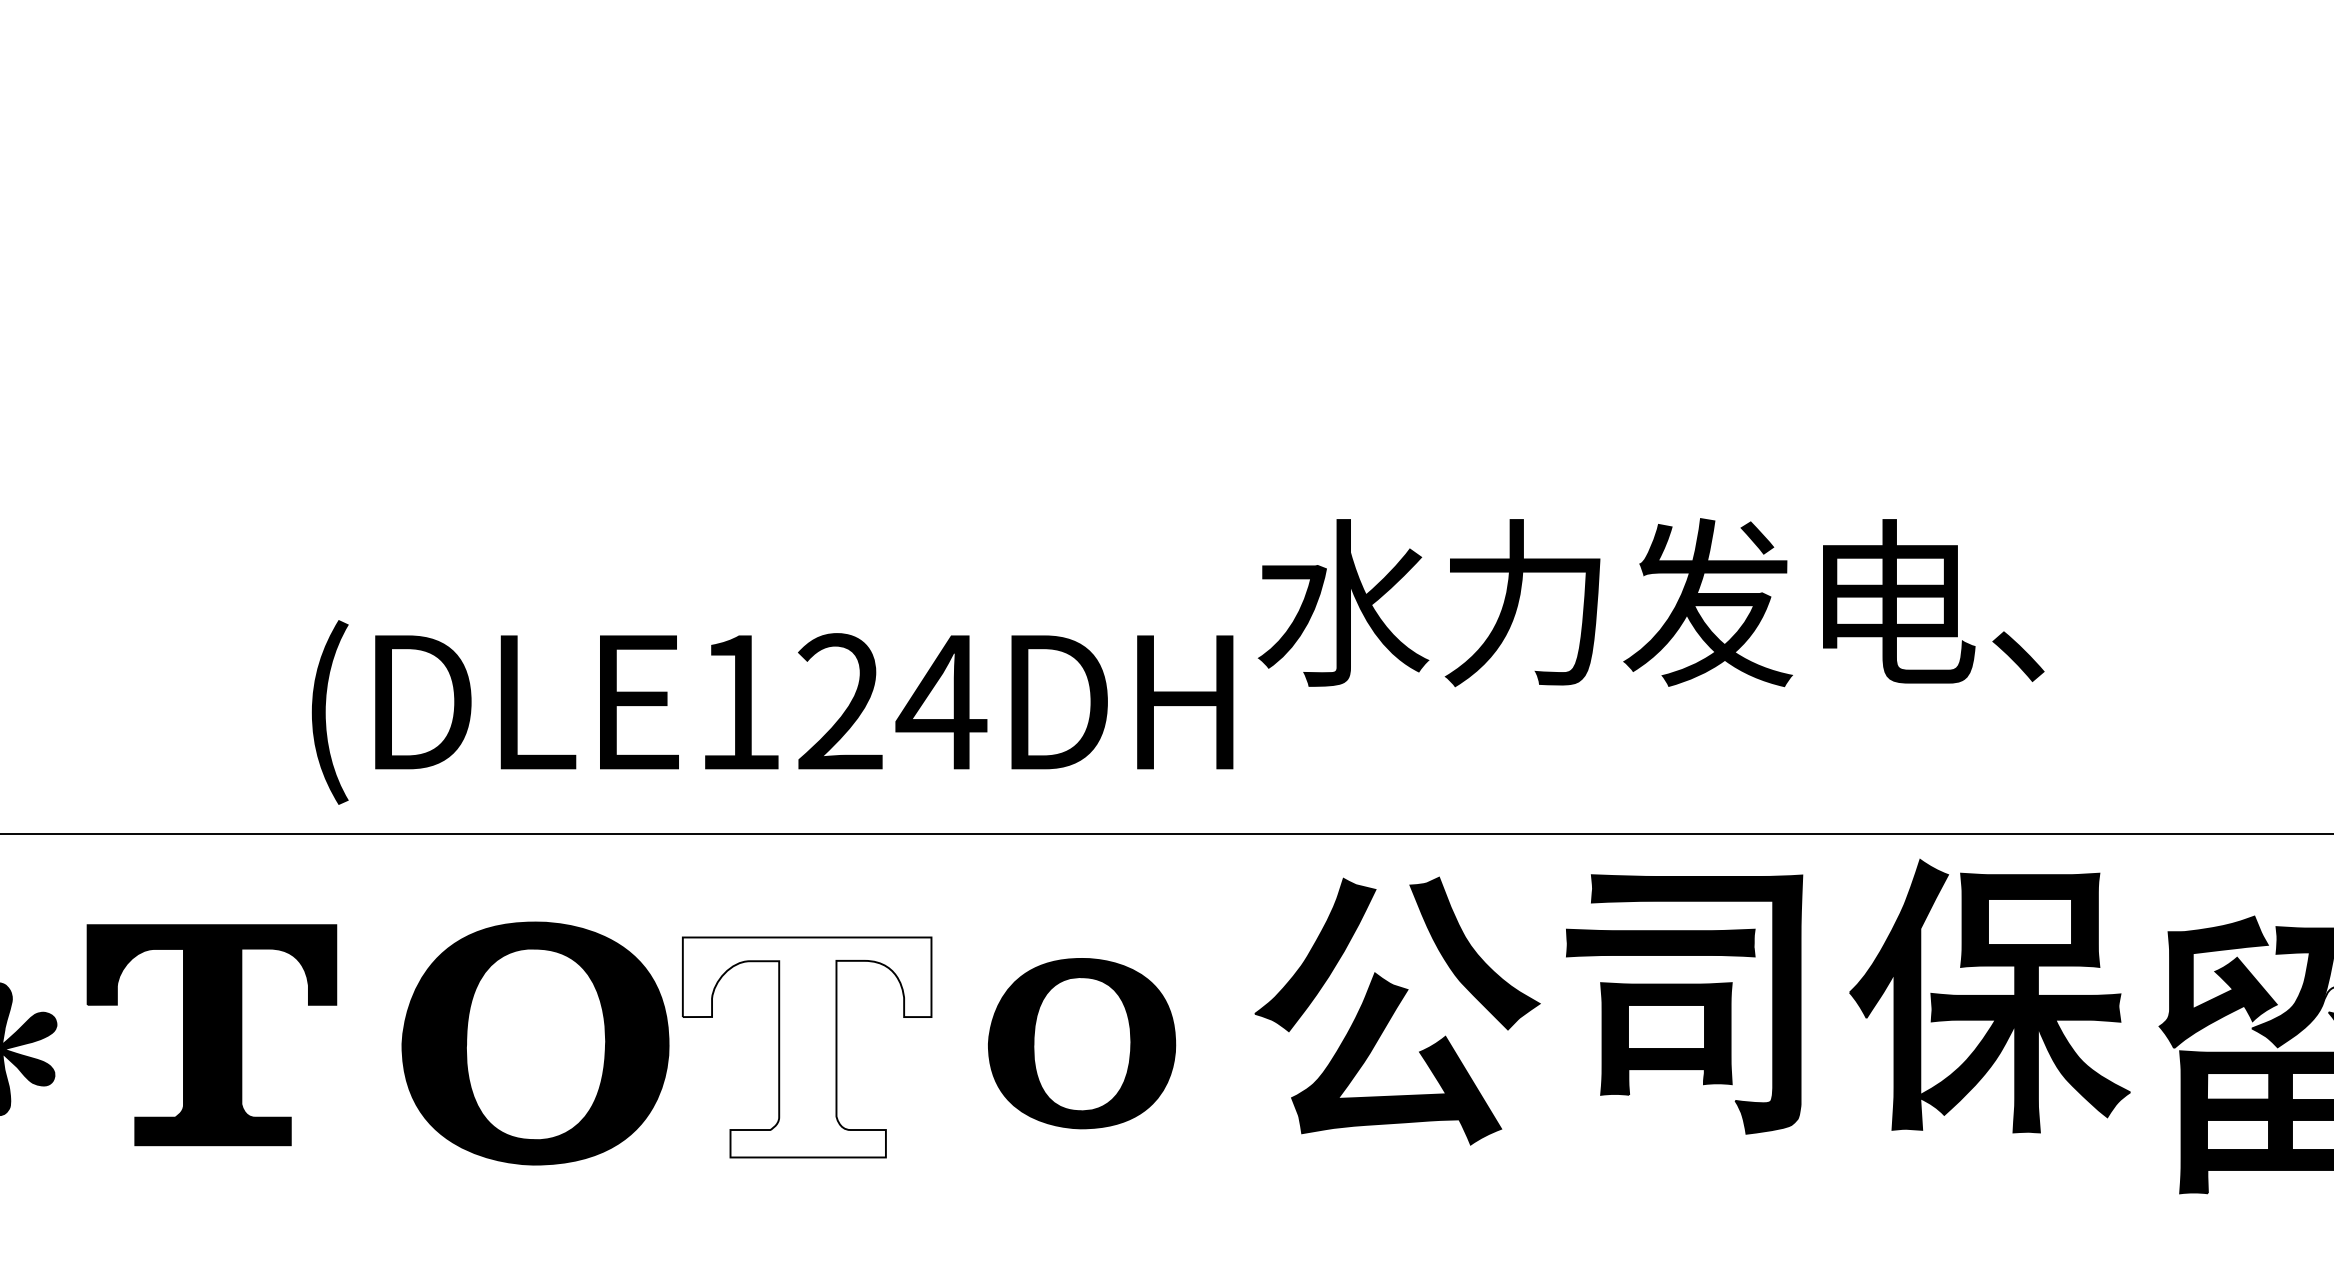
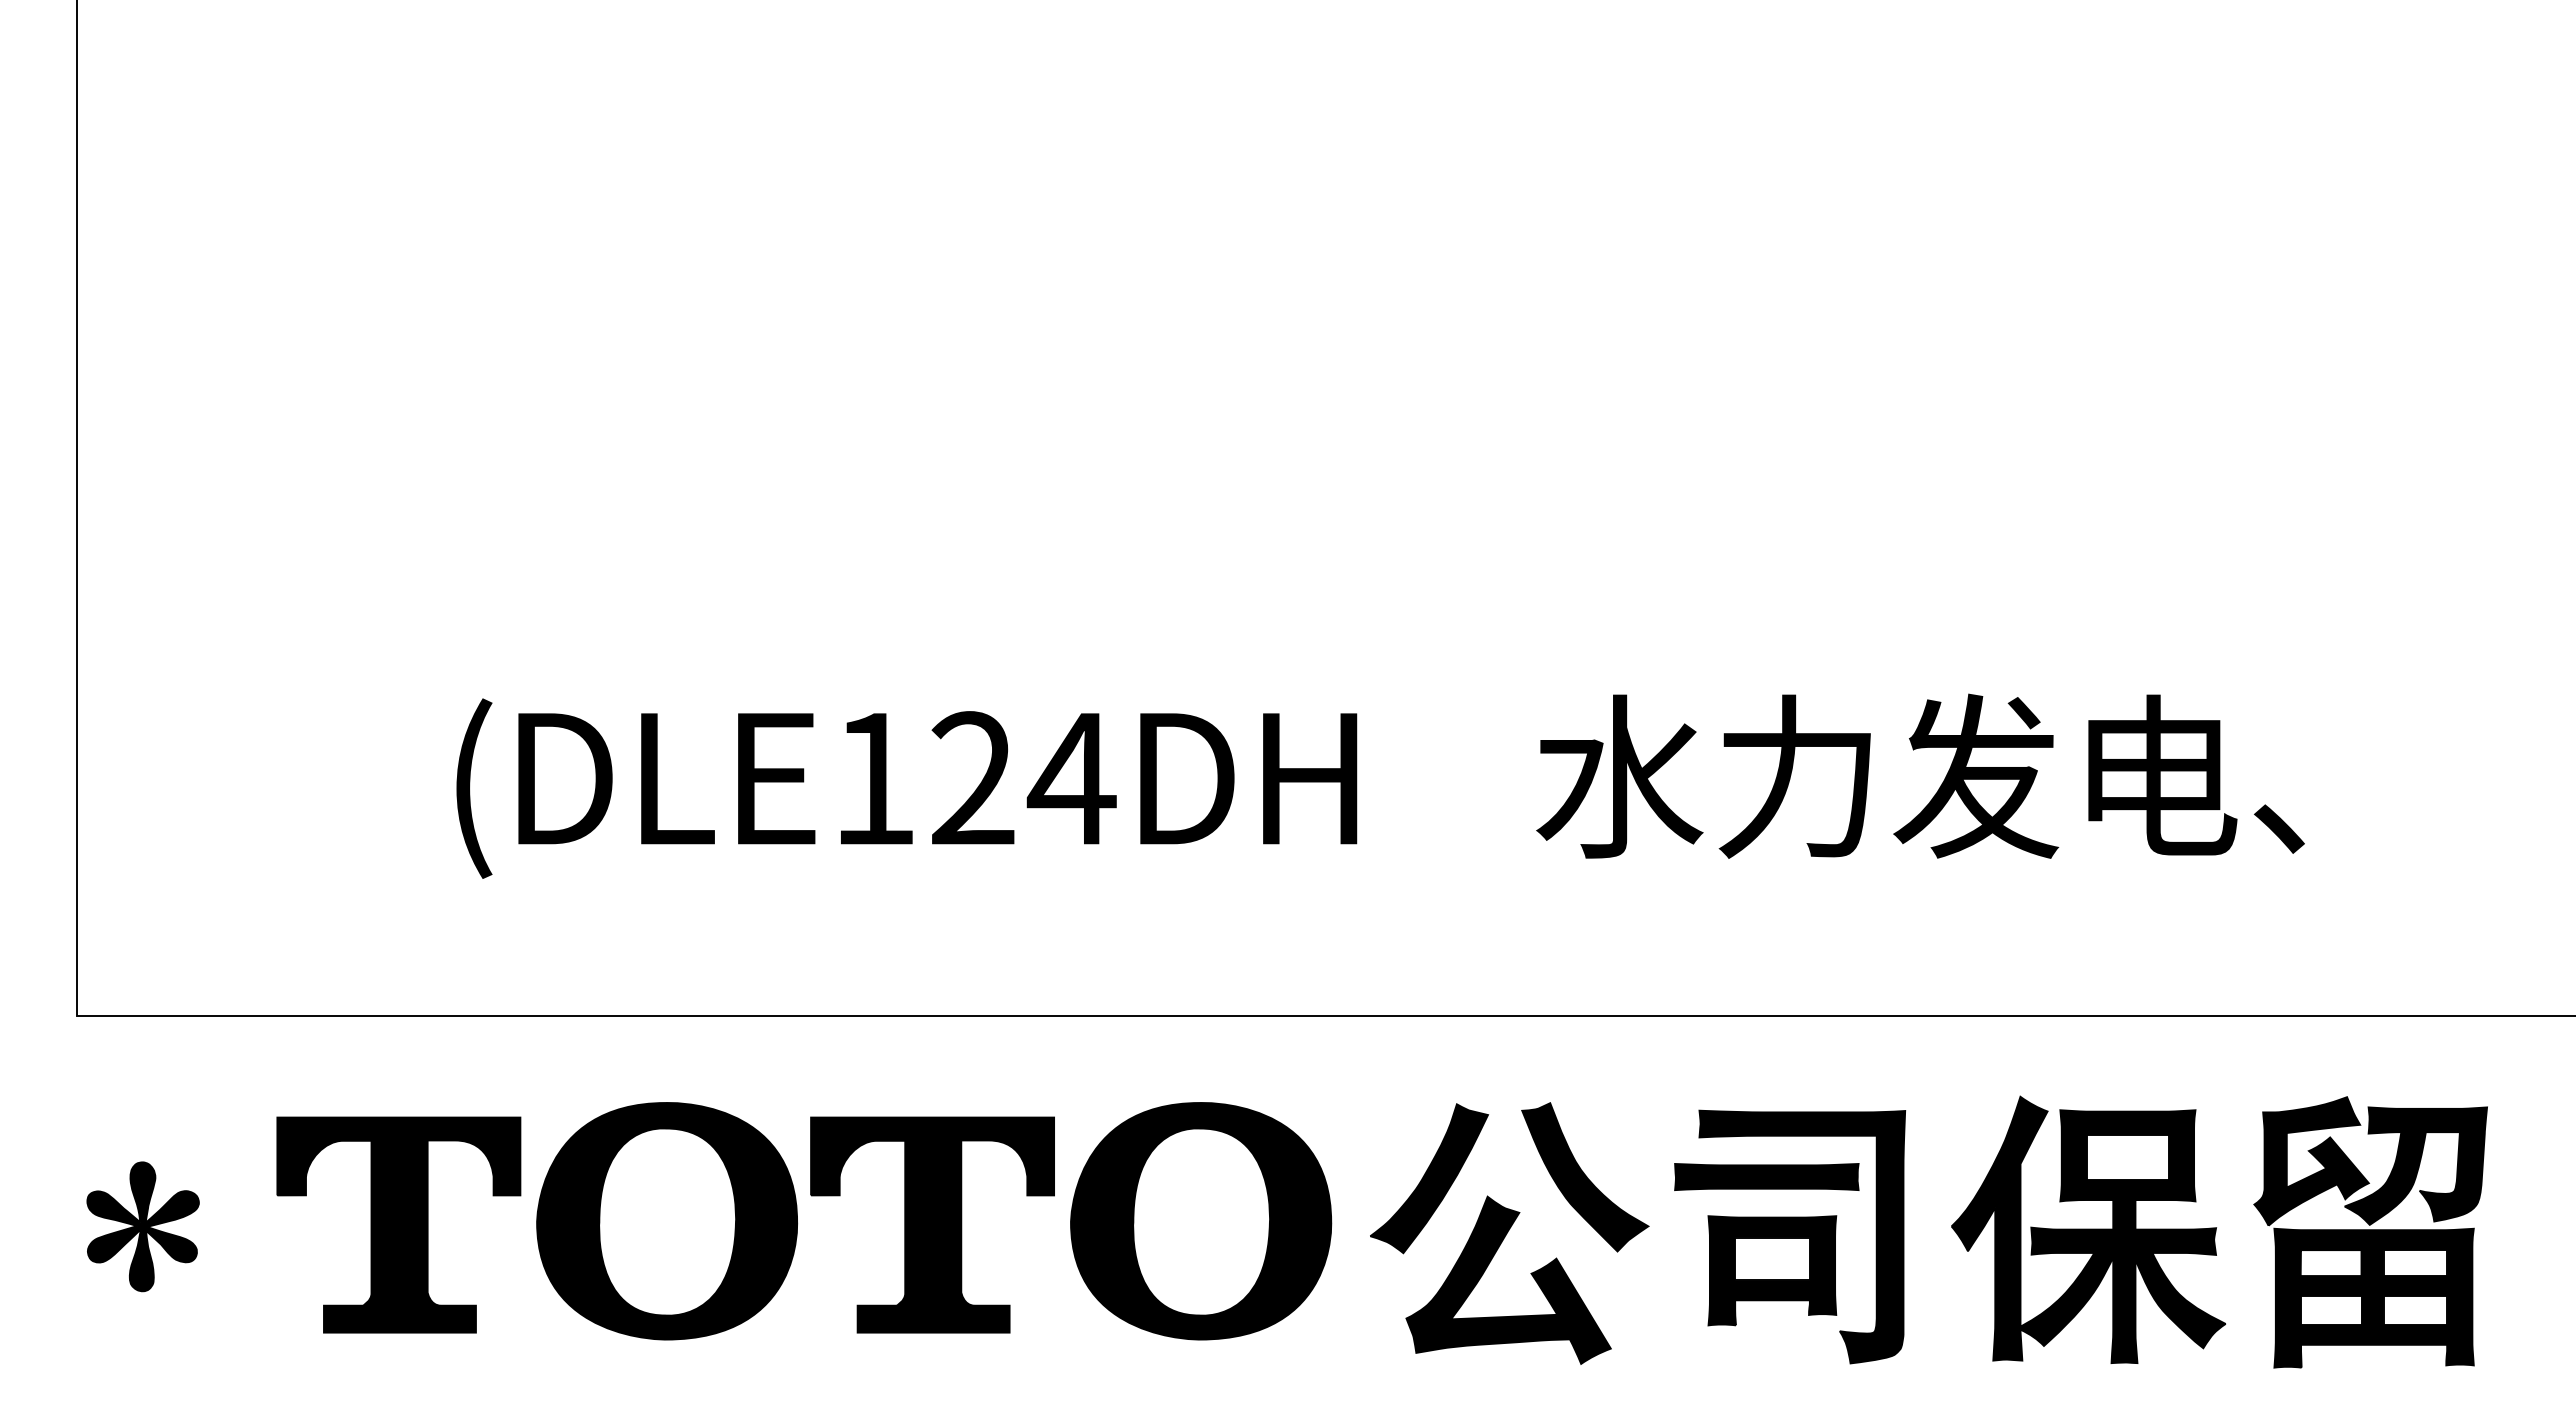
text: (1651, 601) -> (1920, 775), moved
text: (772, 712) -> (906, 788), moved
part: (1989, 995) -> (2088, 1229), moved
part: (1684, 1003) -> (1790, 1236), moved
part: (1397, 1011) -> (1509, 1233), moved
part: (211, 1034) -> (398, 1224), moved
part: (1082, 1043) -> (1201, 1221), size x1.43
fill: (807, 1046) -> (932, 1224), added

